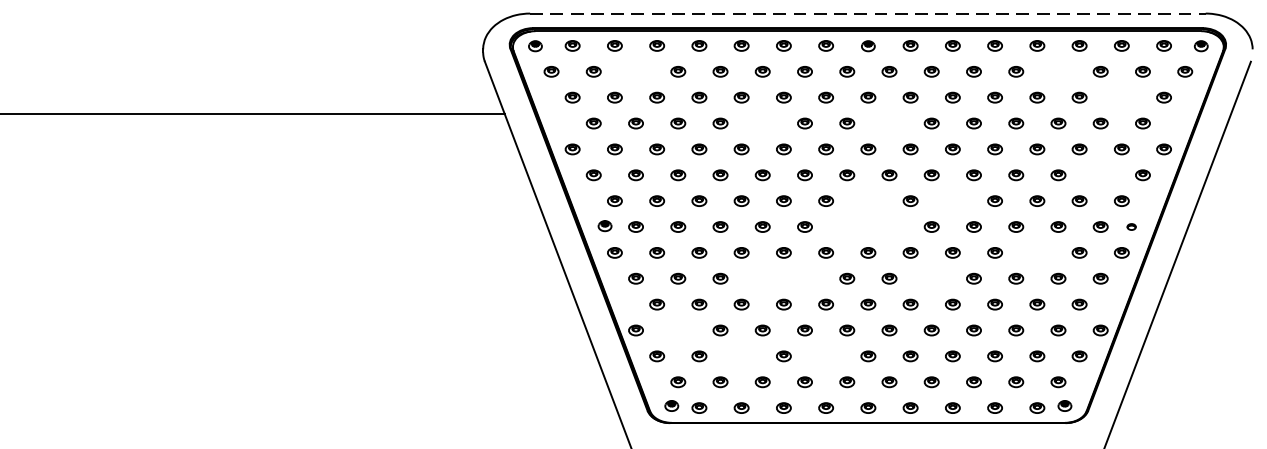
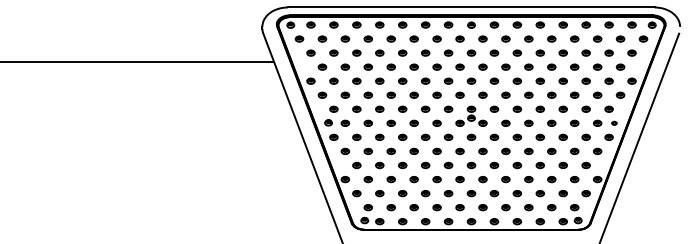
line: (868, 13) -> (471, 7), dashed -> solid
part: (636, 70) -> (345, 38), added
part: (1058, 70) -> (574, 38), added
part: (1120, 96) -> (608, 52), added
part: (761, 122) -> (413, 66), added
part: (888, 122) -> (482, 66), added
part: (1100, 173) -> (597, 94), added
part: (953, 199) -> (517, 108), added
part: (868, 212) -> (471, 115), added
part: (1035, 251) -> (562, 136), added
part: (761, 276) -> (413, 150), added
part: (803, 276) -> (436, 150), added
part: (930, 276) -> (505, 150), added
part: (676, 330) -> (367, 179), added
part: (741, 356) -> (402, 193), added
part: (825, 356) -> (448, 193), added

